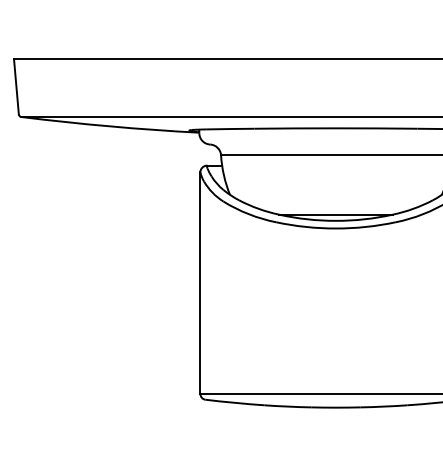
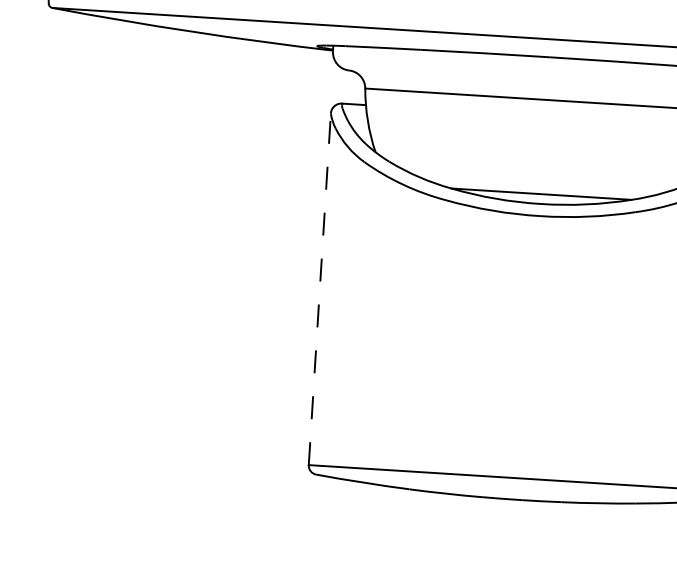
line: (200, 283) -> (319, 289), solid -> dashed

